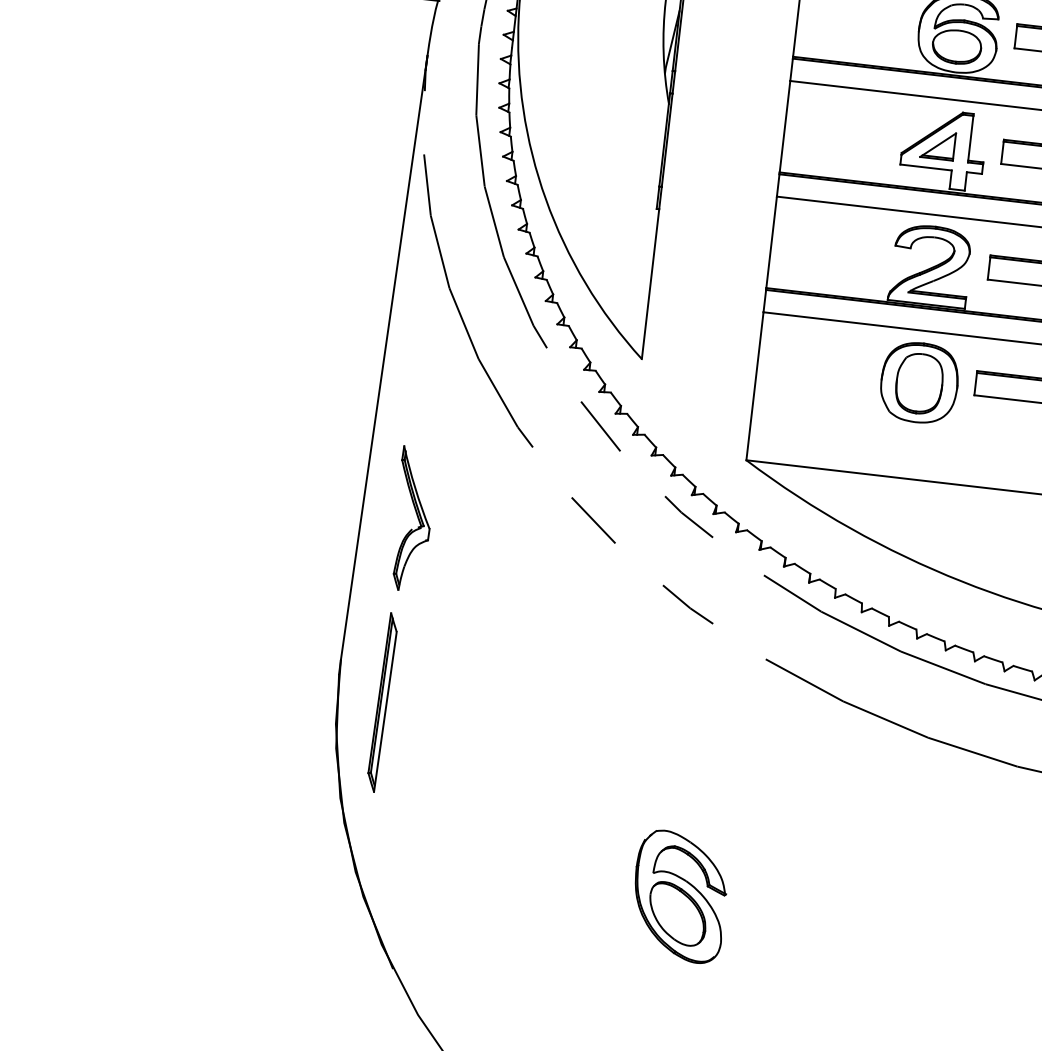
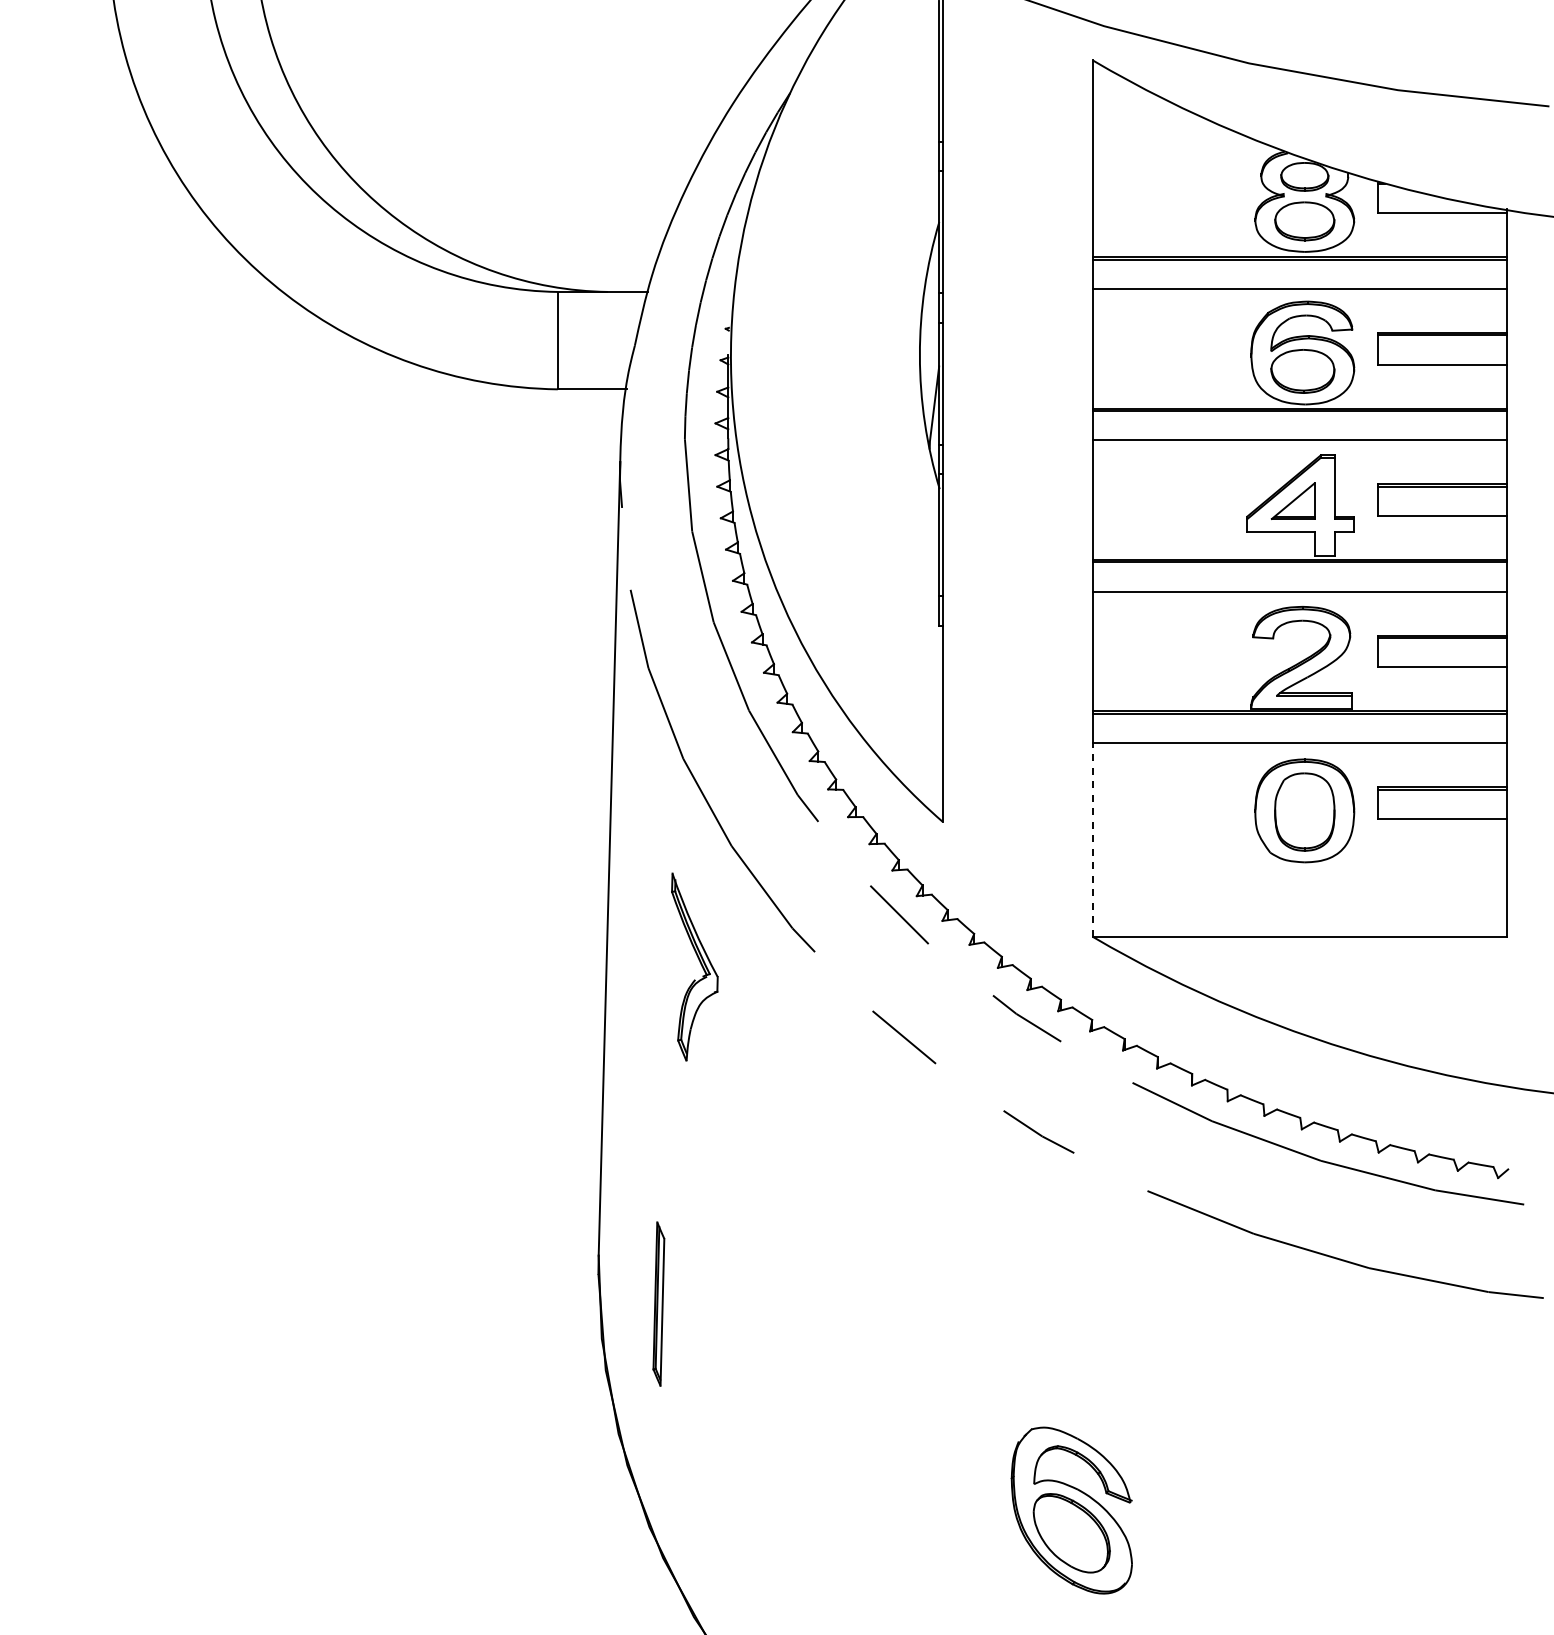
line: (754, 385) -> (1092, 839), solid -> dashed
part: (417, 517) -> (700, 964), moved
part: (382, 701) -> (658, 1303), size x0.7

